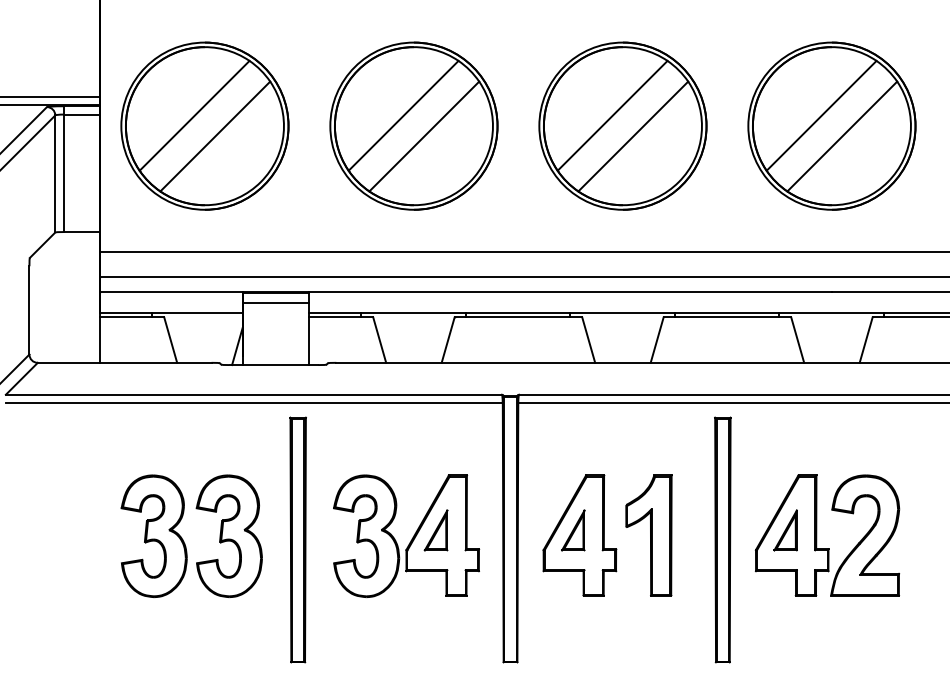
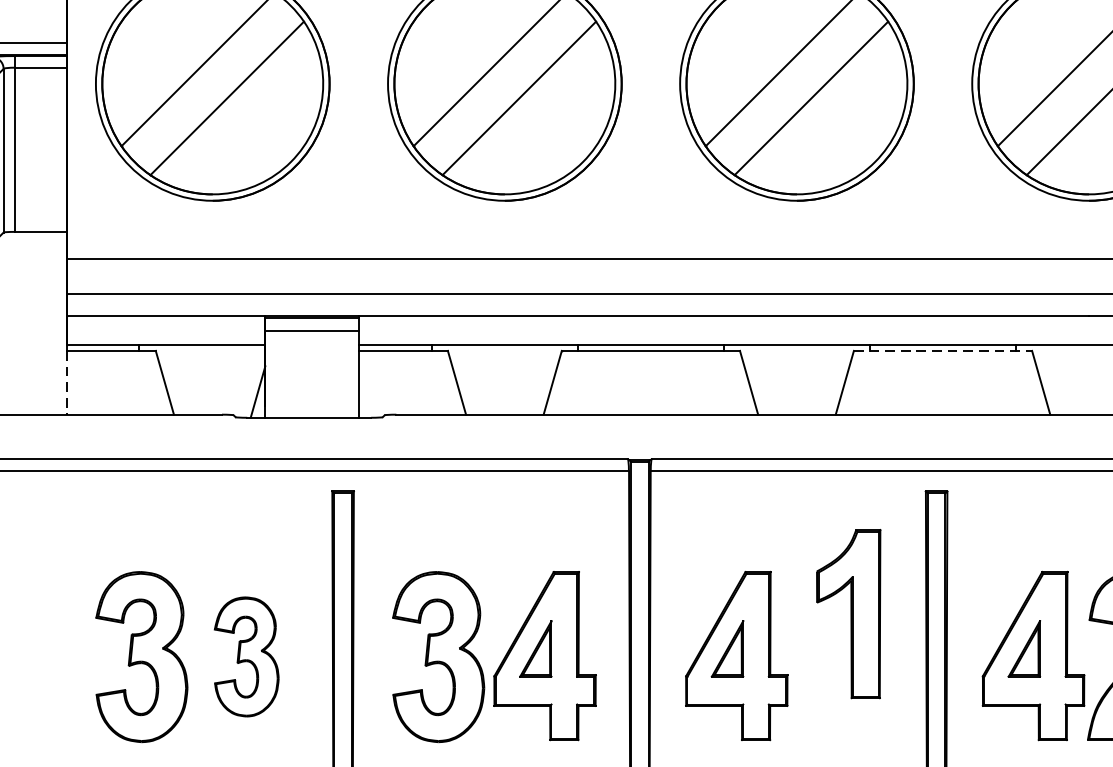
line: (727, 317) -> (943, 351), solid -> dashed
line: (100, 340) -> (66, 383), solid -> dashed
part: (228, 535) -> (245, 655), size x0.7
part: (648, 535) -> (848, 614), moved

